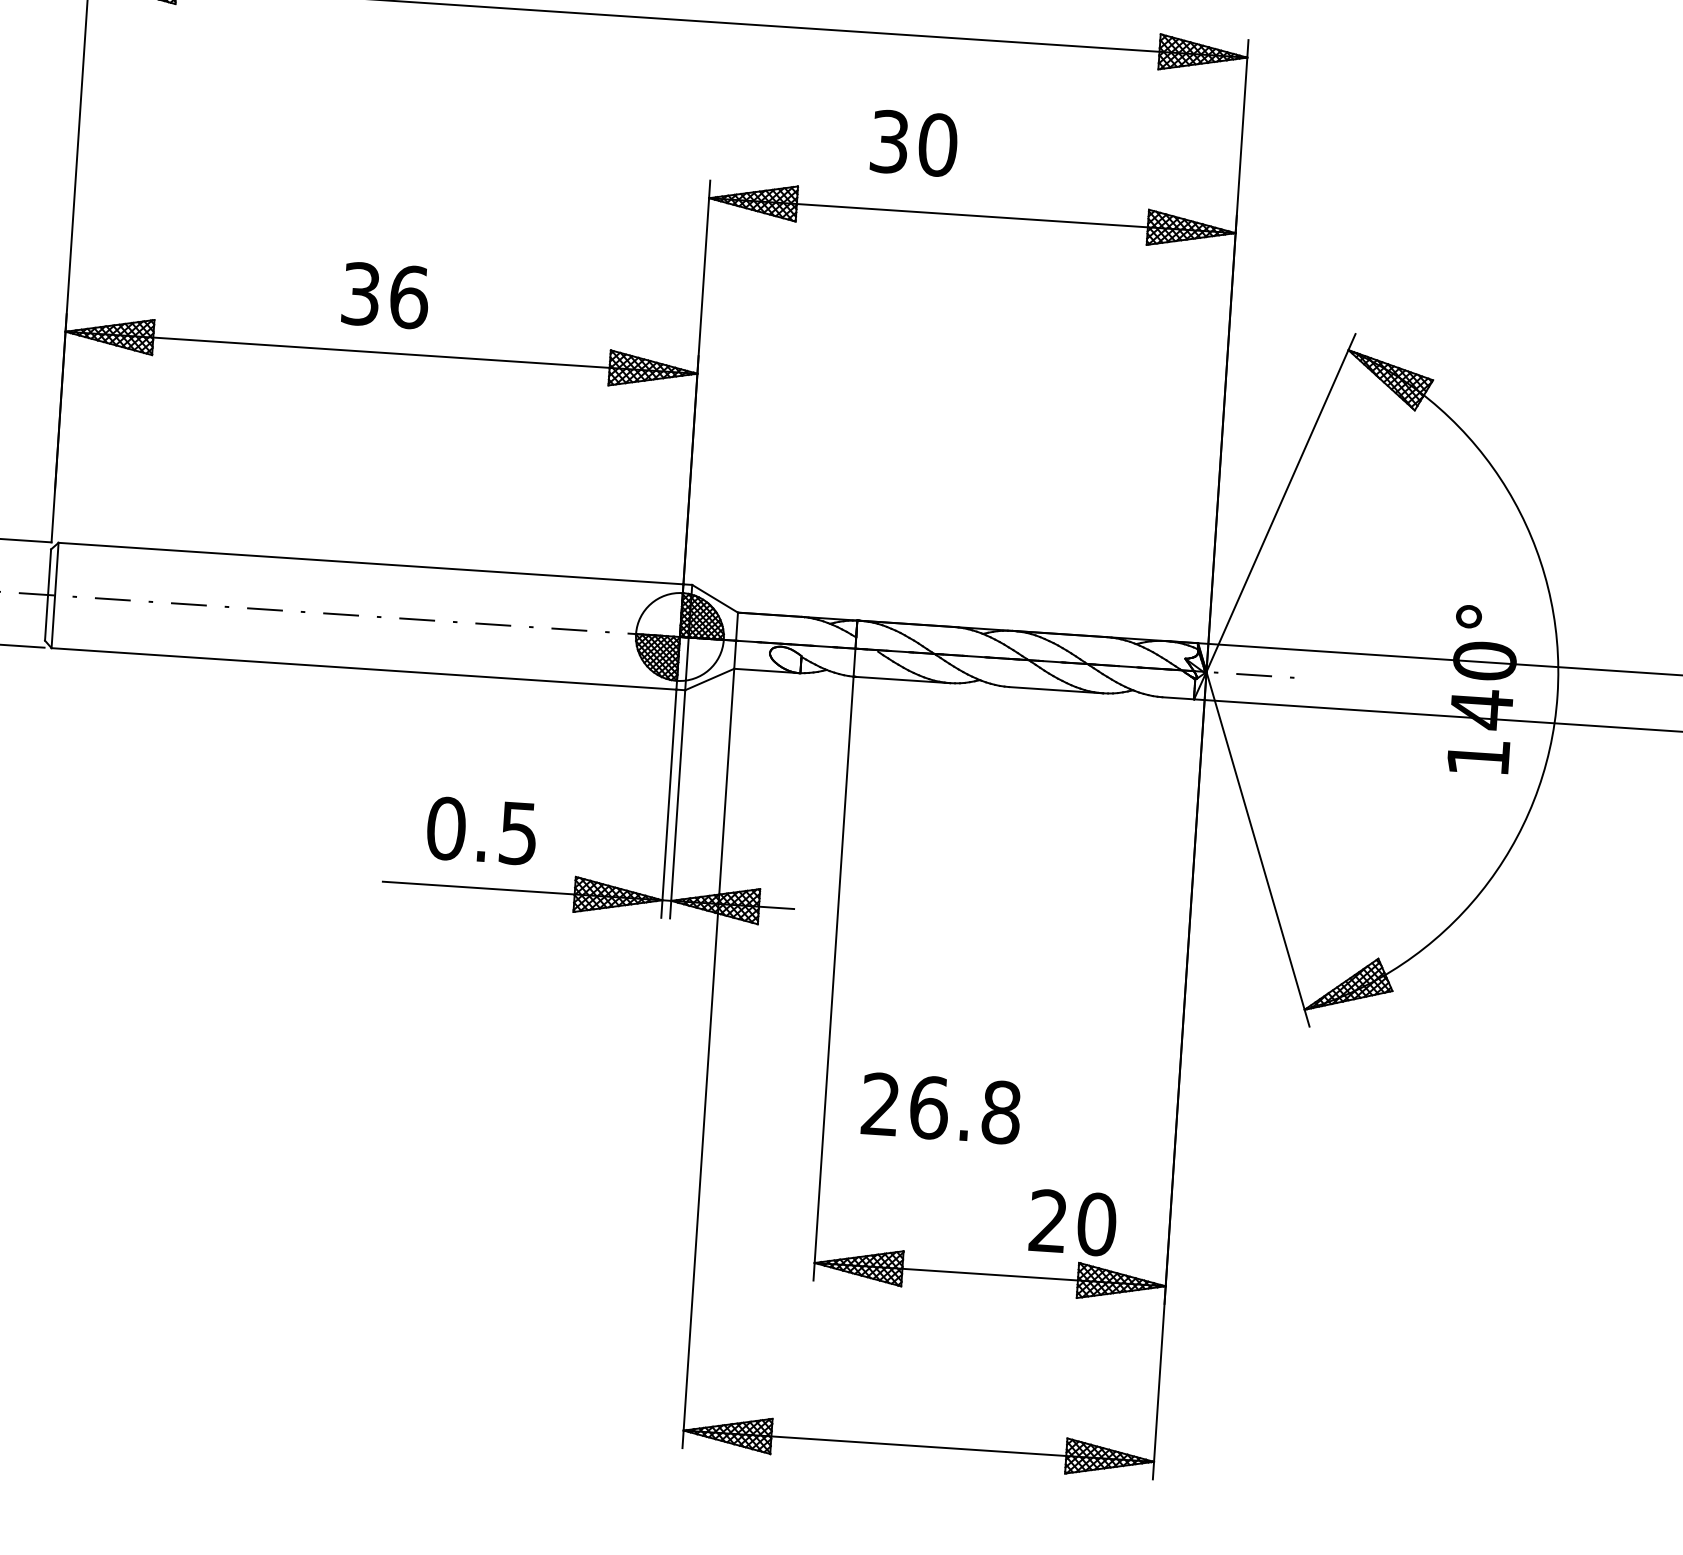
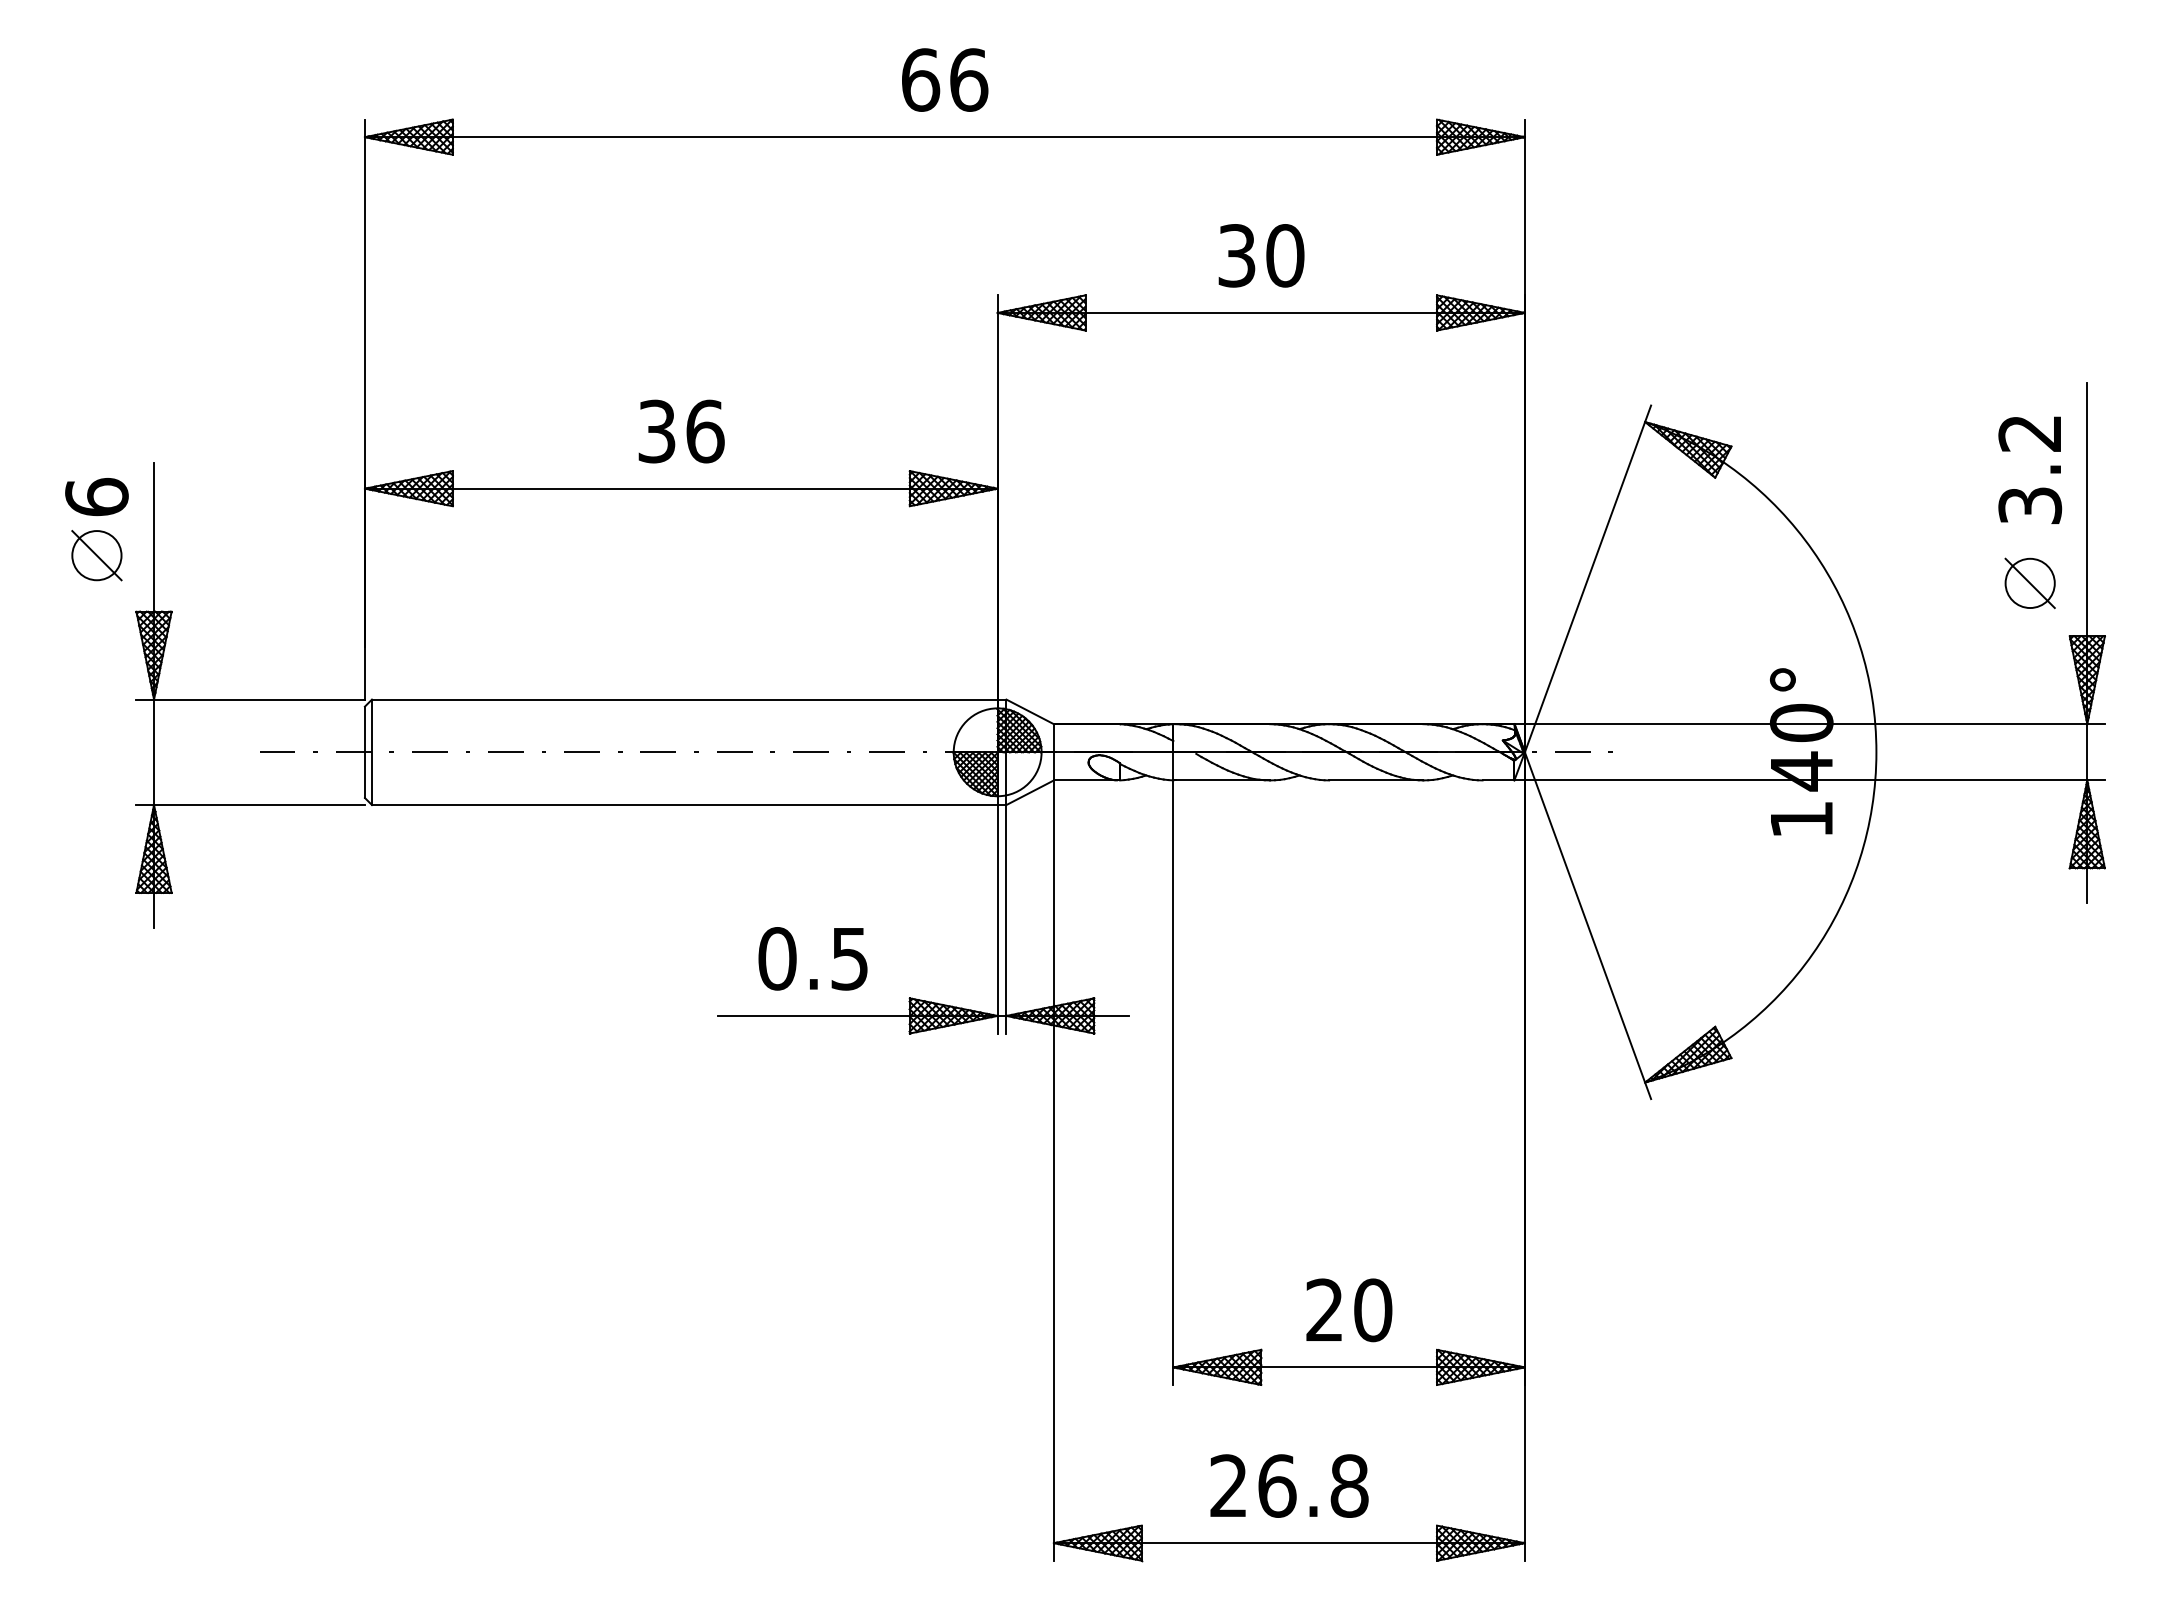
text: (914, 143) -> (1261, 255), moved
text: (941, 1107) -> (1289, 1485), moved
text: (1073, 1223) -> (1349, 1310), moved

